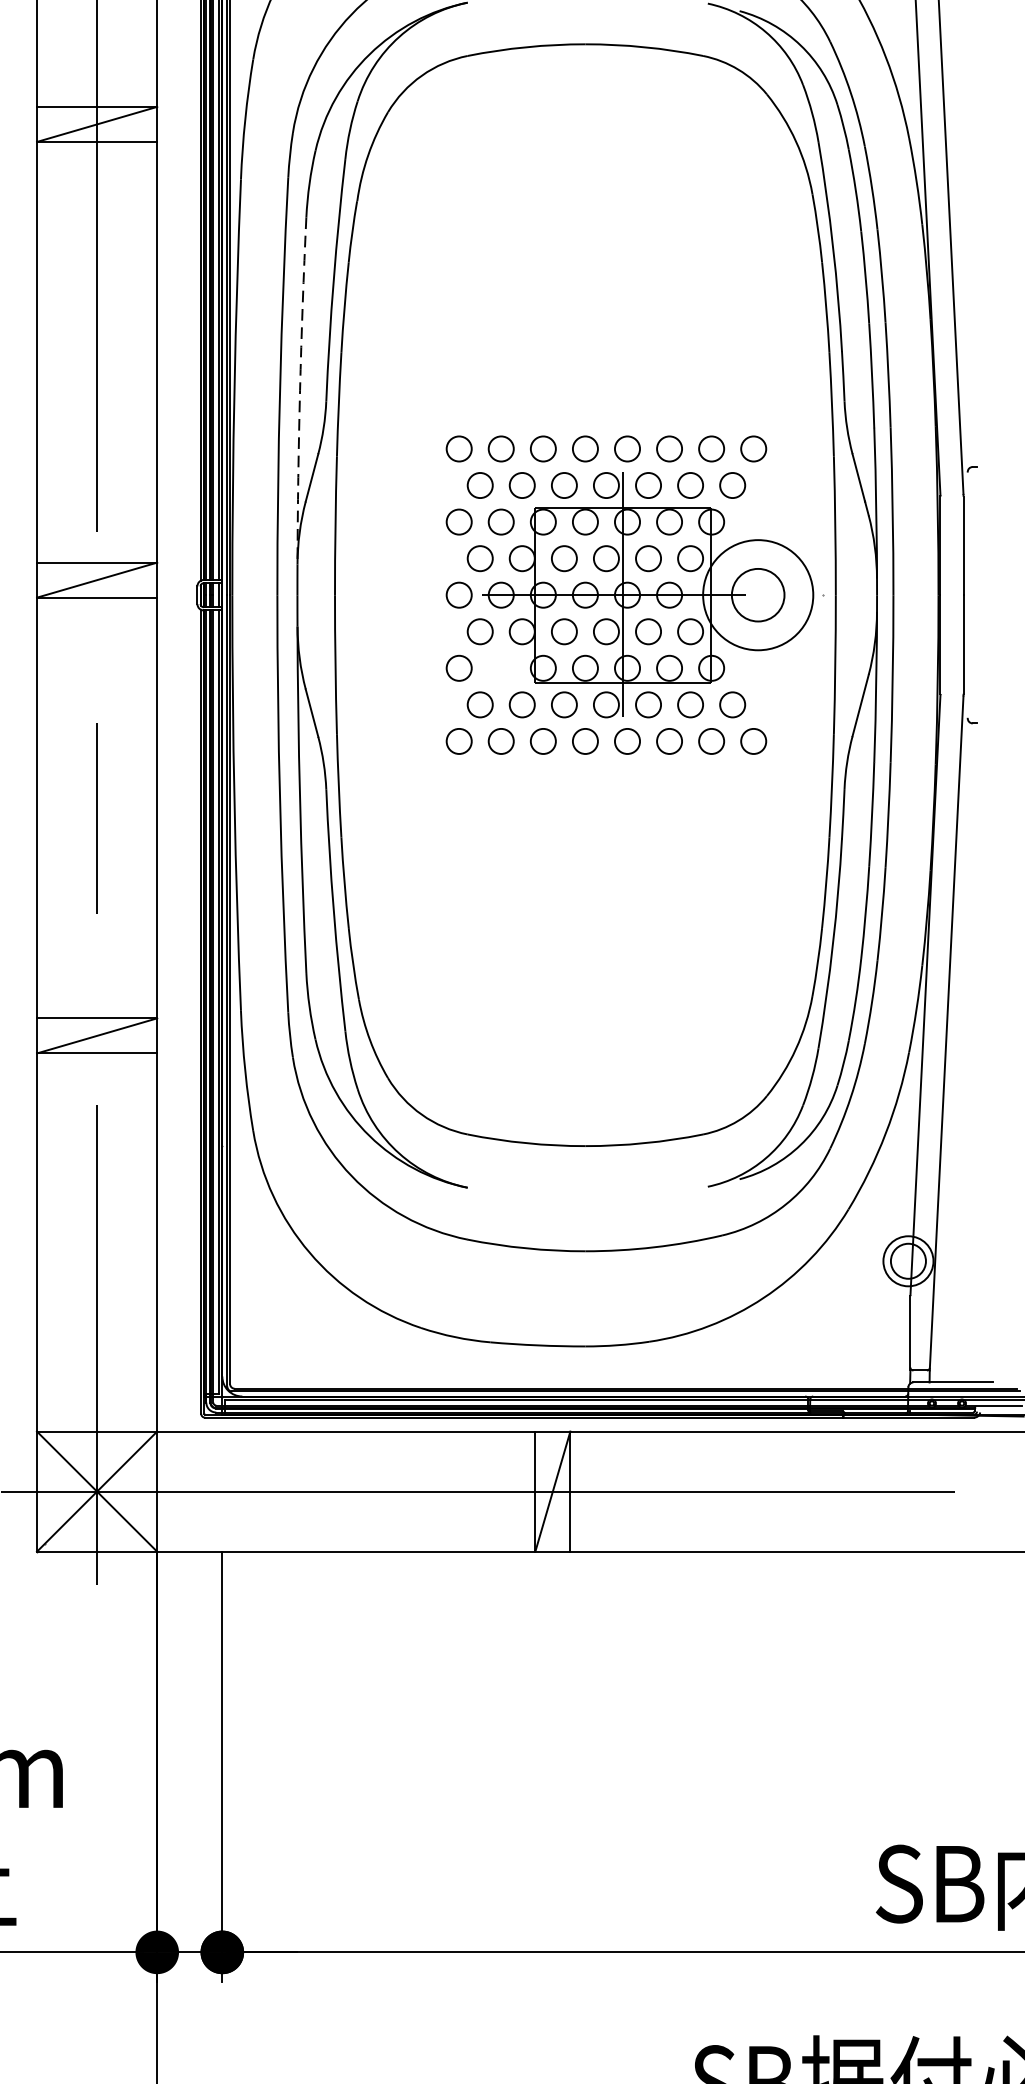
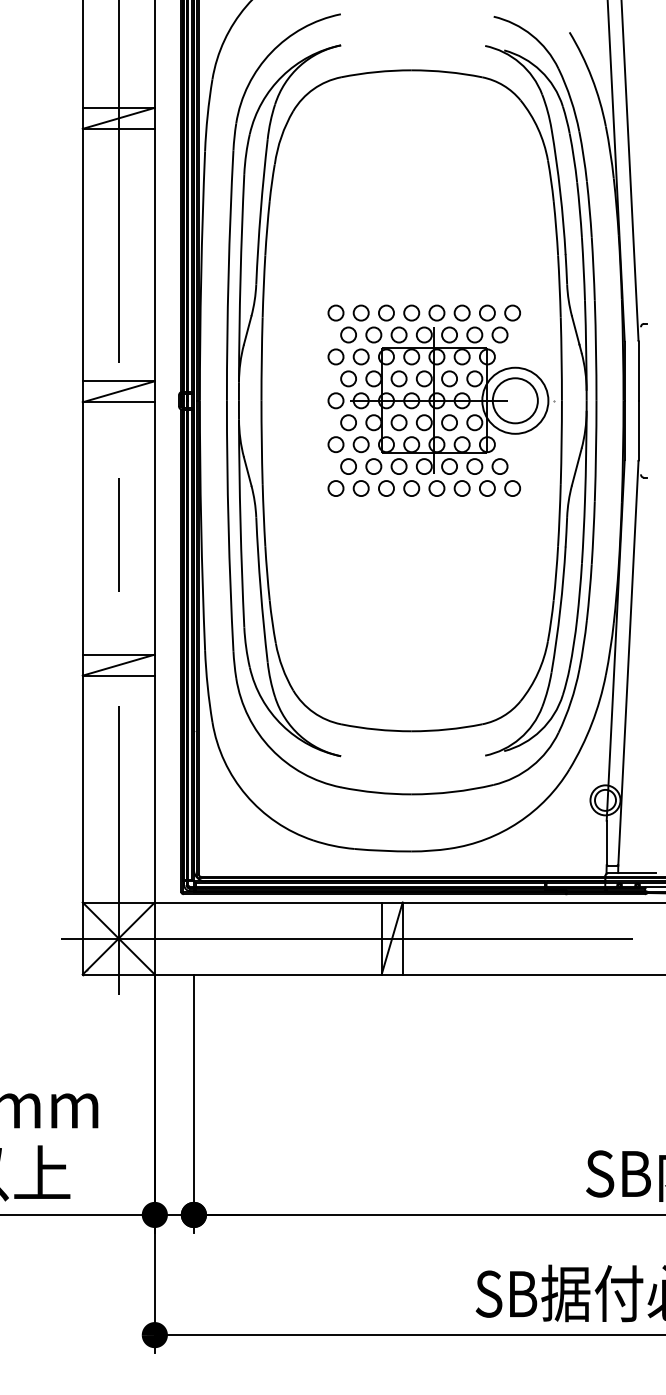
arc: (300, 391) -> (240, 278), dashed -> solid
circle: (756, 594) -> (514, 400), size x1.43
circle: (500, 668) -> (360, 444), added

